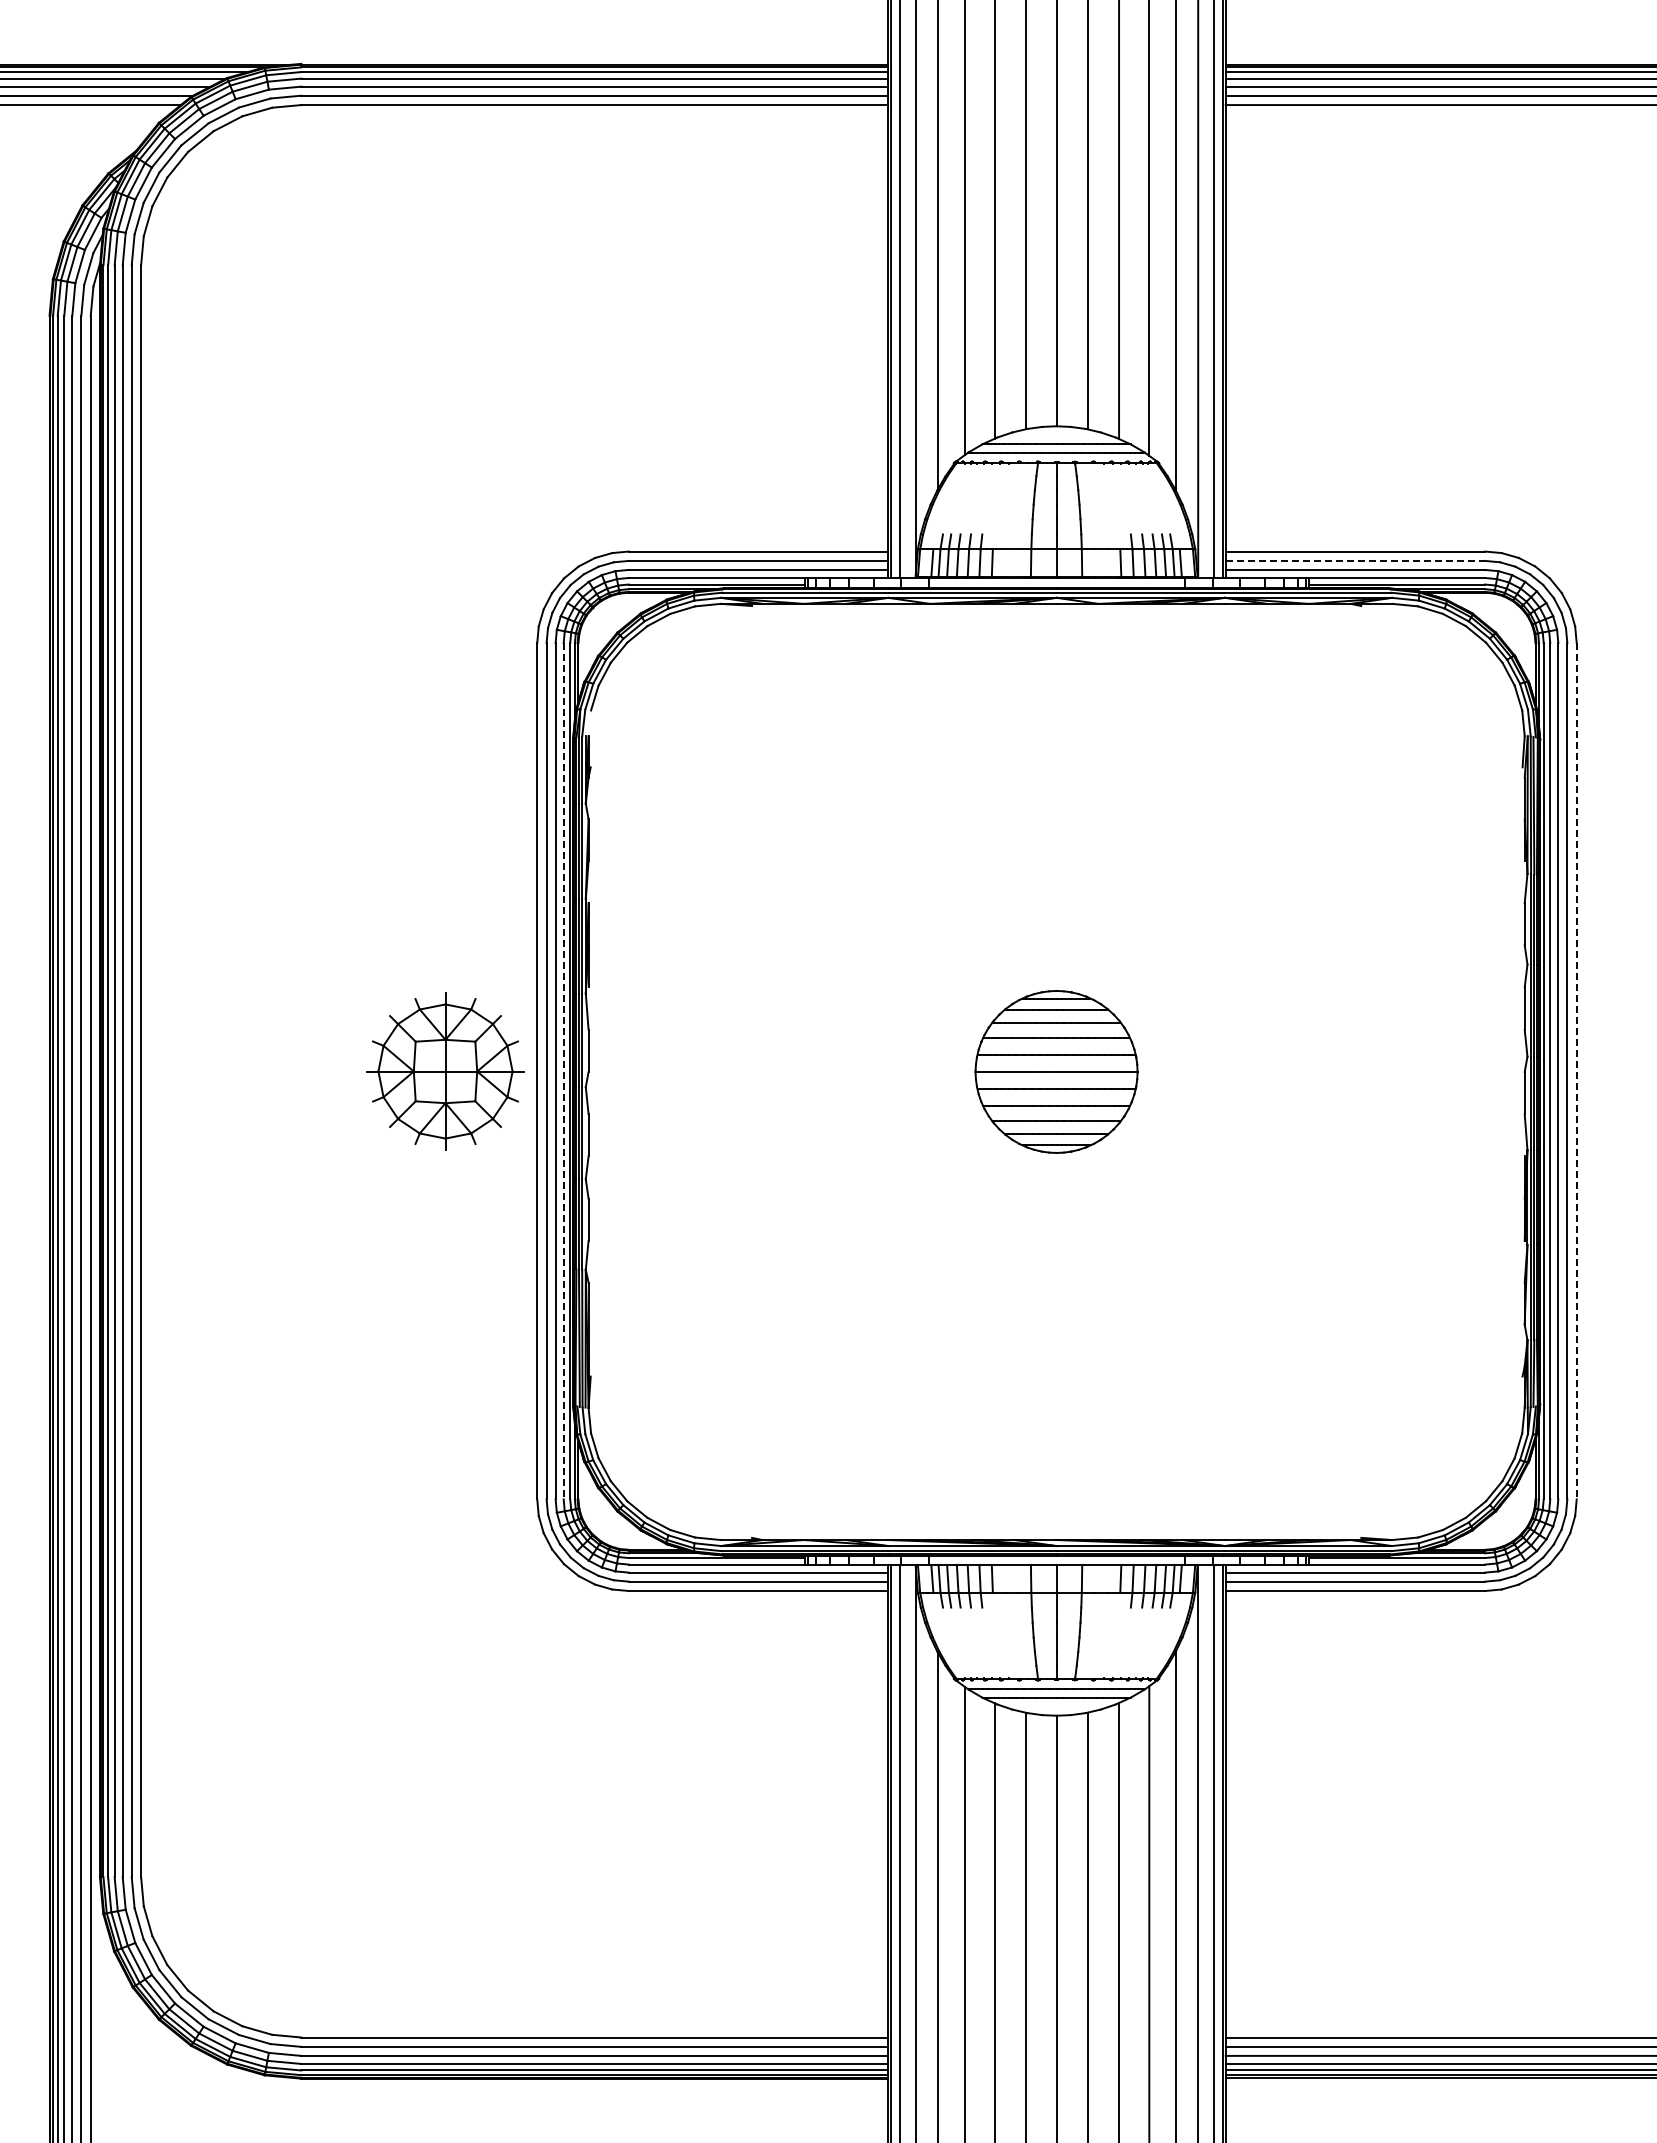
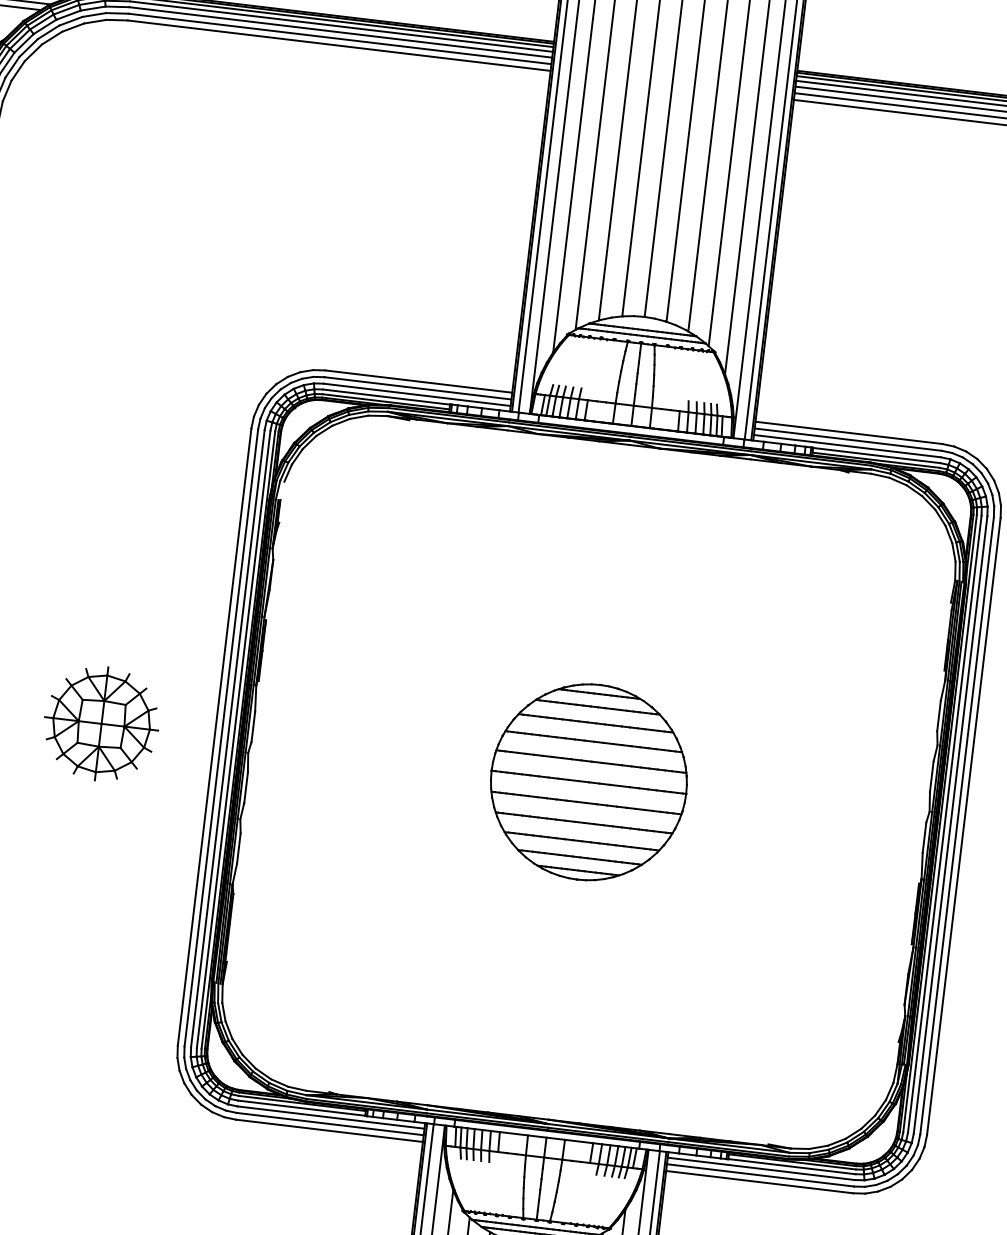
line: (1355, 560) -> (848, 439), dashed -> solid
part: (445, 1071) -> (101, 723), moved
line: (563, 1071) -> (233, 739), dashed -> solid
part: (1056, 1071) -> (588, 781), size x1.67
line: (1576, 1071) -> (963, 826), dashed -> solid

